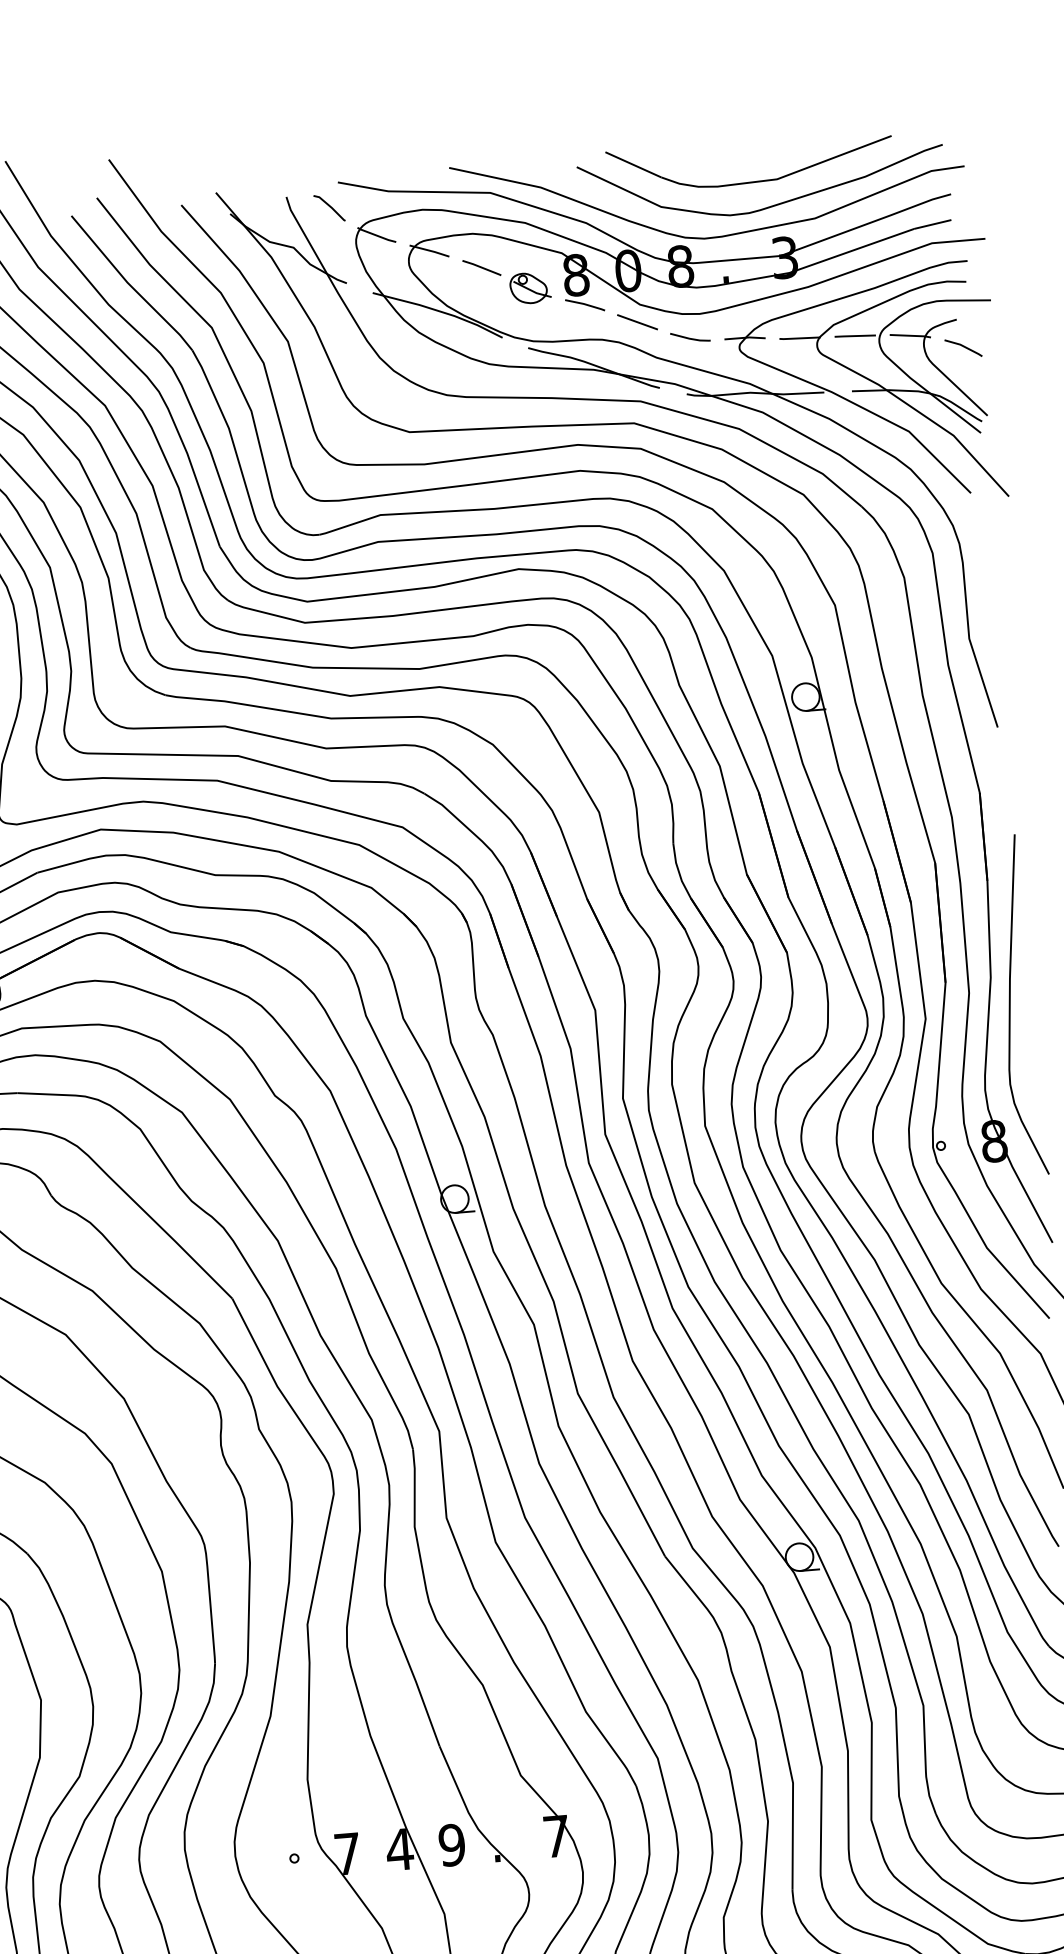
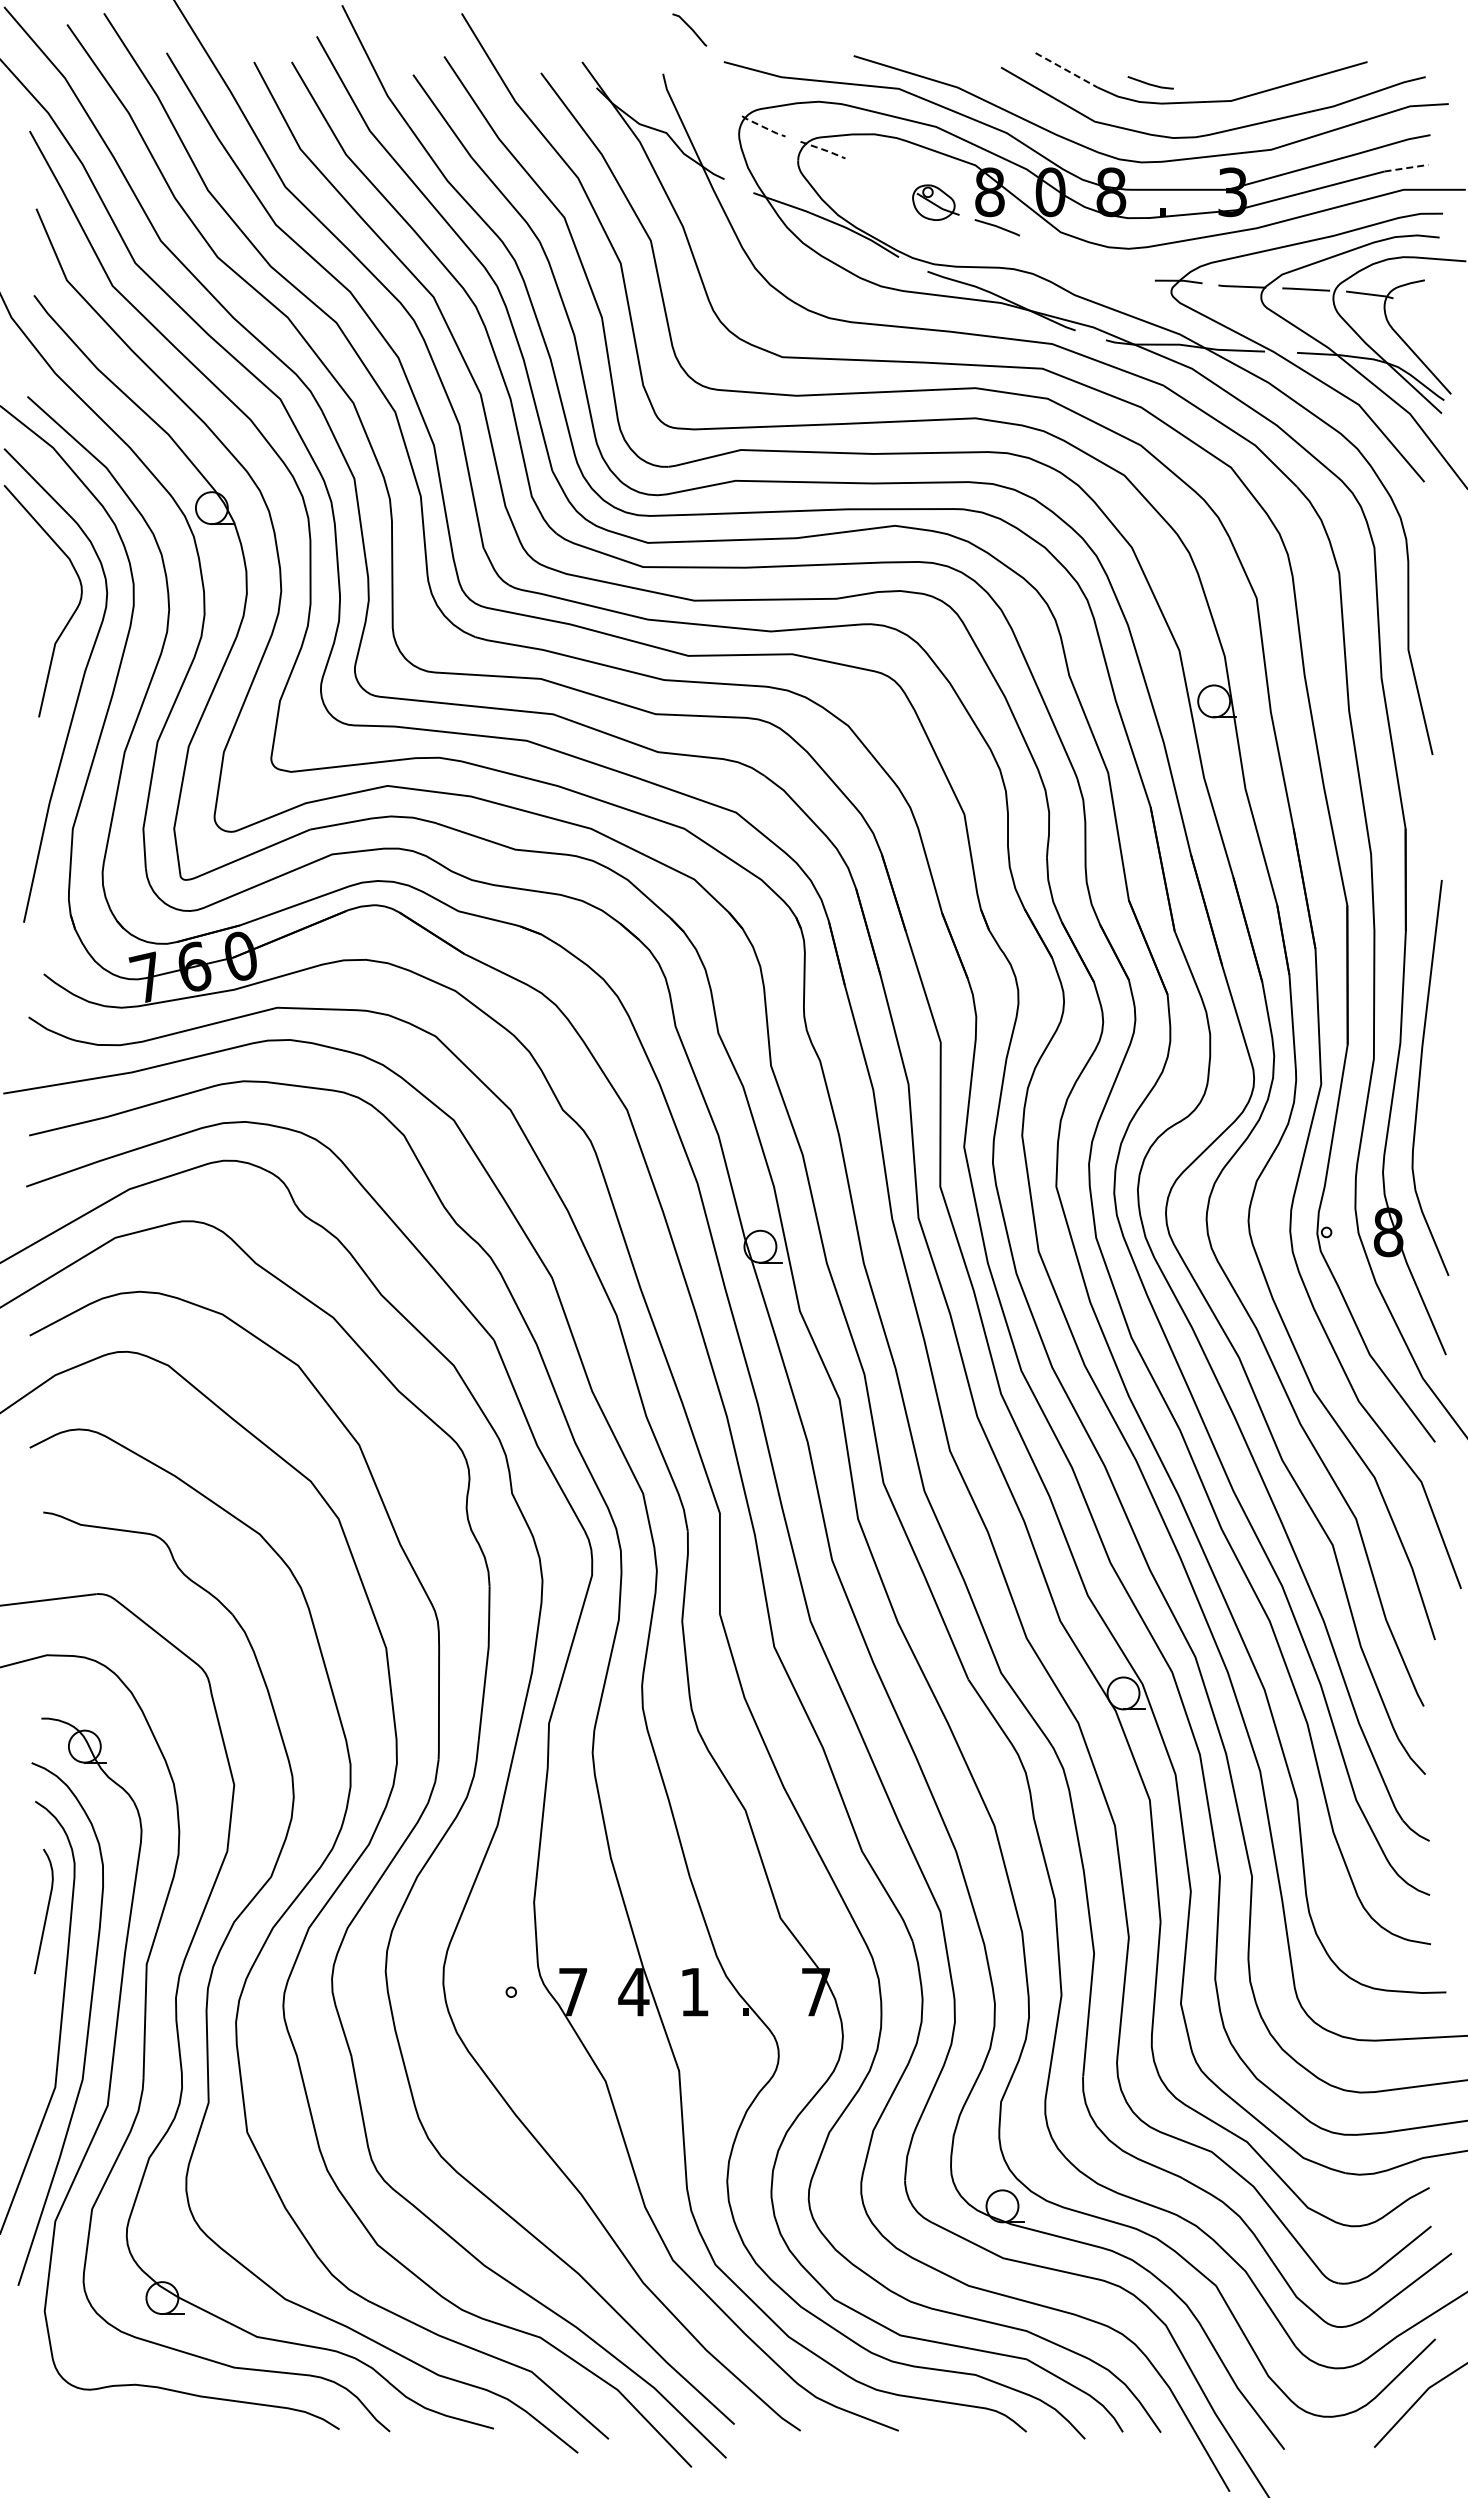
line: (633, 164) -> (1066, 70), solid -> dashed
line: (329, 206) -> (689, 28), moved
line: (932, 224) -> (1406, 168), solid -> dashed
line: (376, 235) -> (763, 127), solid -> dashed
line: (429, 250) -> (823, 149), solid -> dashed
line: (481, 267) -> (881, 174), removed
line: (637, 322) -> (1056, 252), removed
line: (690, 337) -> (1150, 83), moved
line: (963, 346) -> (1429, 312), removed
text: (451, 1844) -> (694, 1991), 9 -> 1

